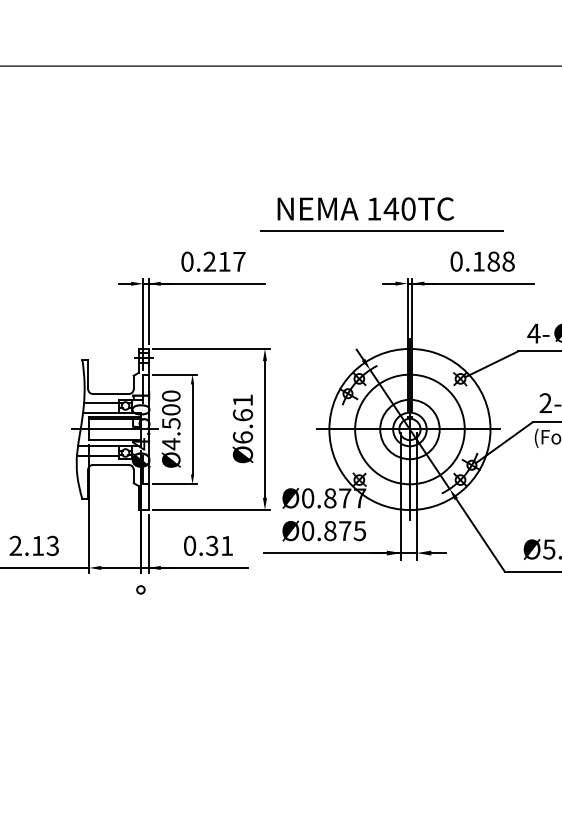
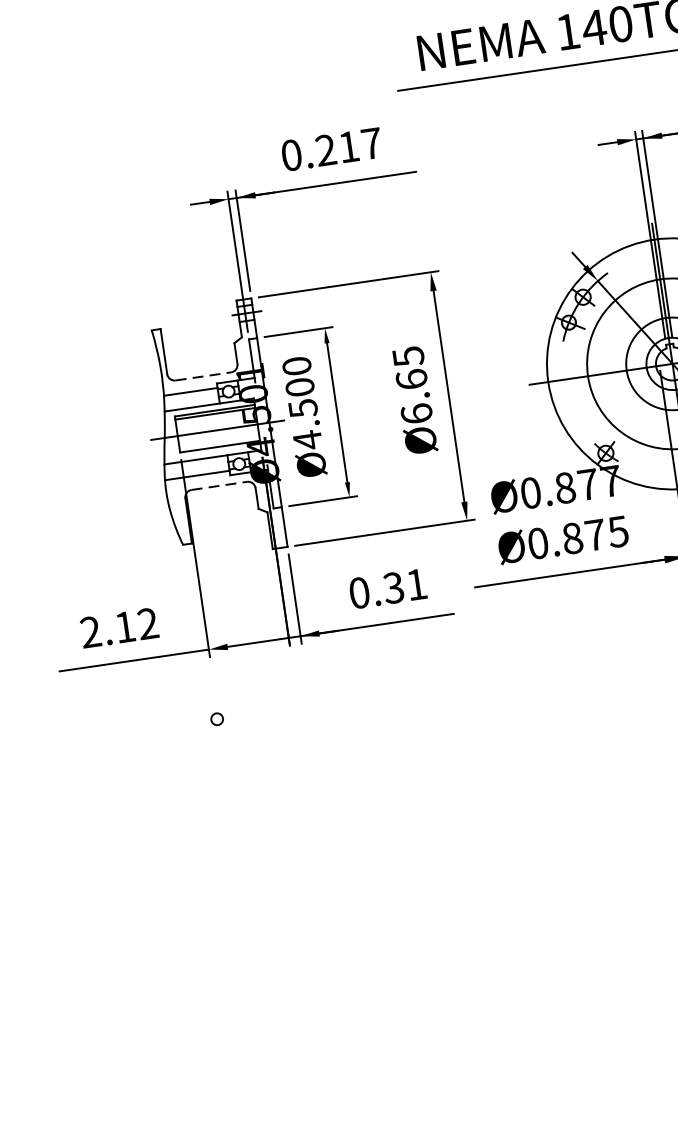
line: (110, 393) -> (202, 375), solid -> dashed
text: (243, 400) -> (409, 356), 6.61 -> 6.65
line: (110, 464) -> (218, 485), solid -> dashed
text: (52, 546) -> (147, 624), 2.13 -> 2.12
circle: (140, 589) -> (216, 718), moved

